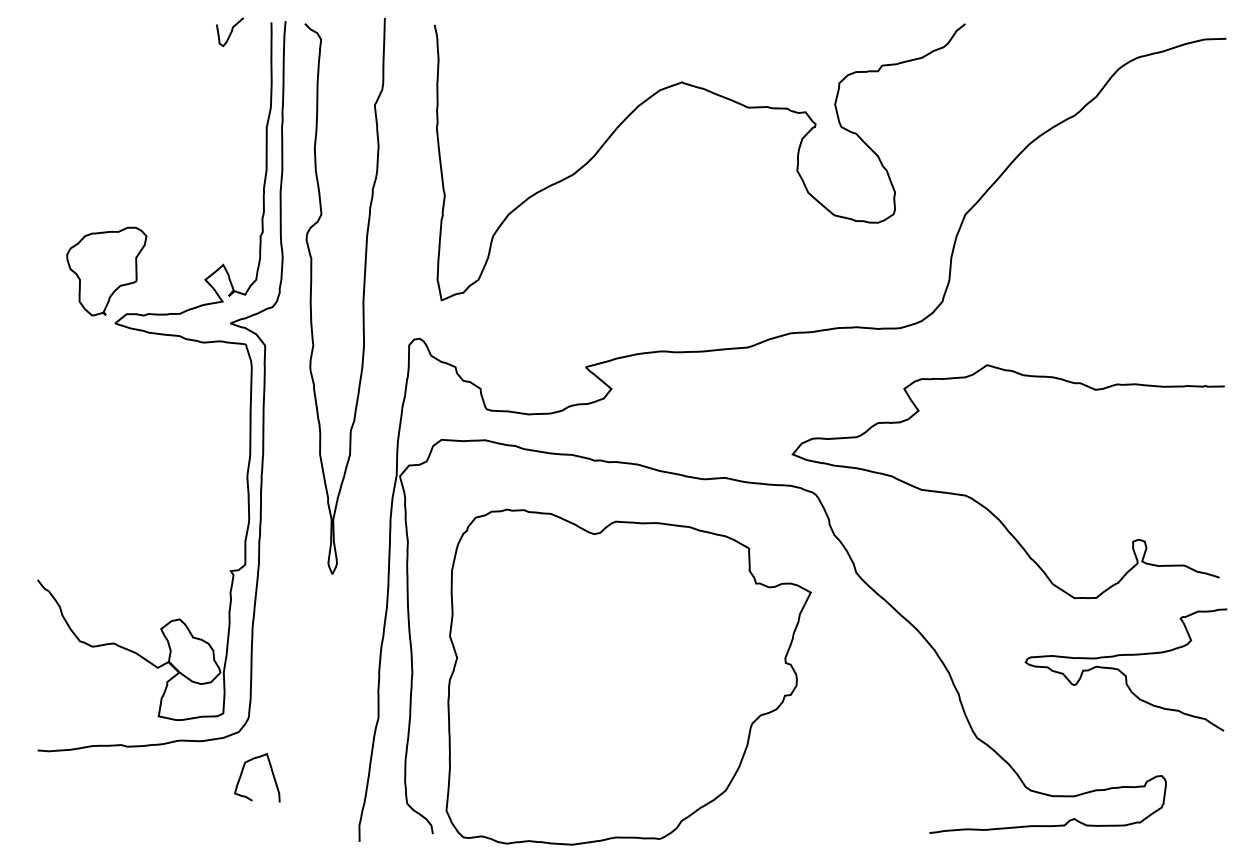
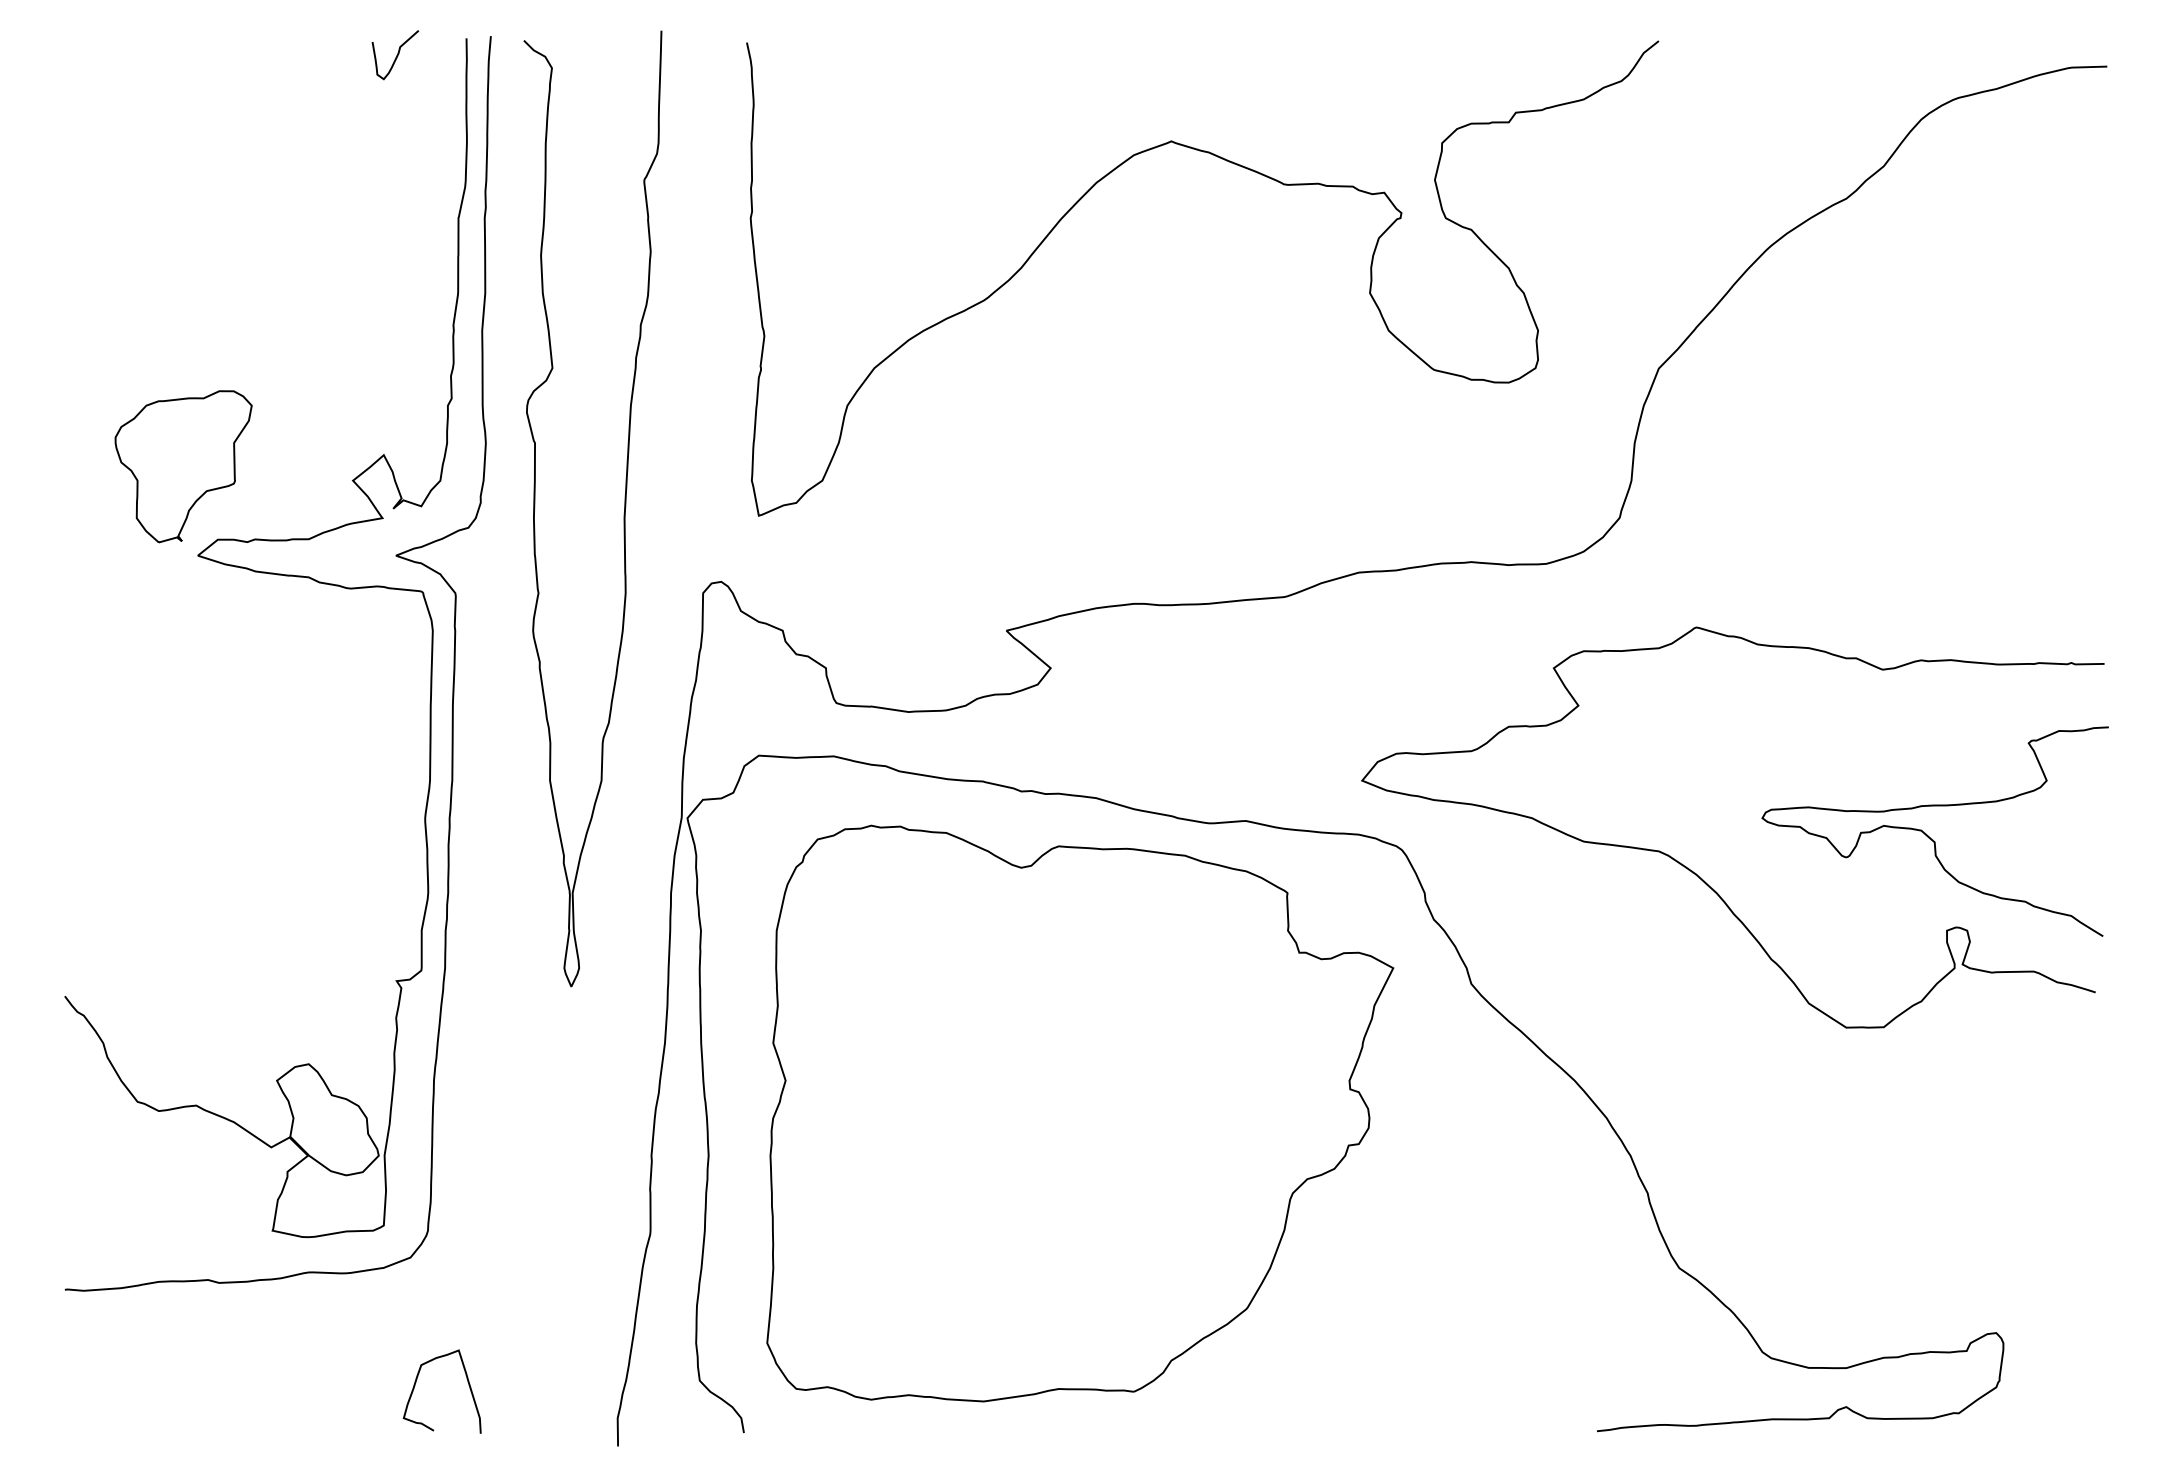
curve: (1123, 672) -> (1930, 835), moved
part: (628, 676) -> (1080, 1112), moved
curve: (271, 772) -> (466, 1382), moved

